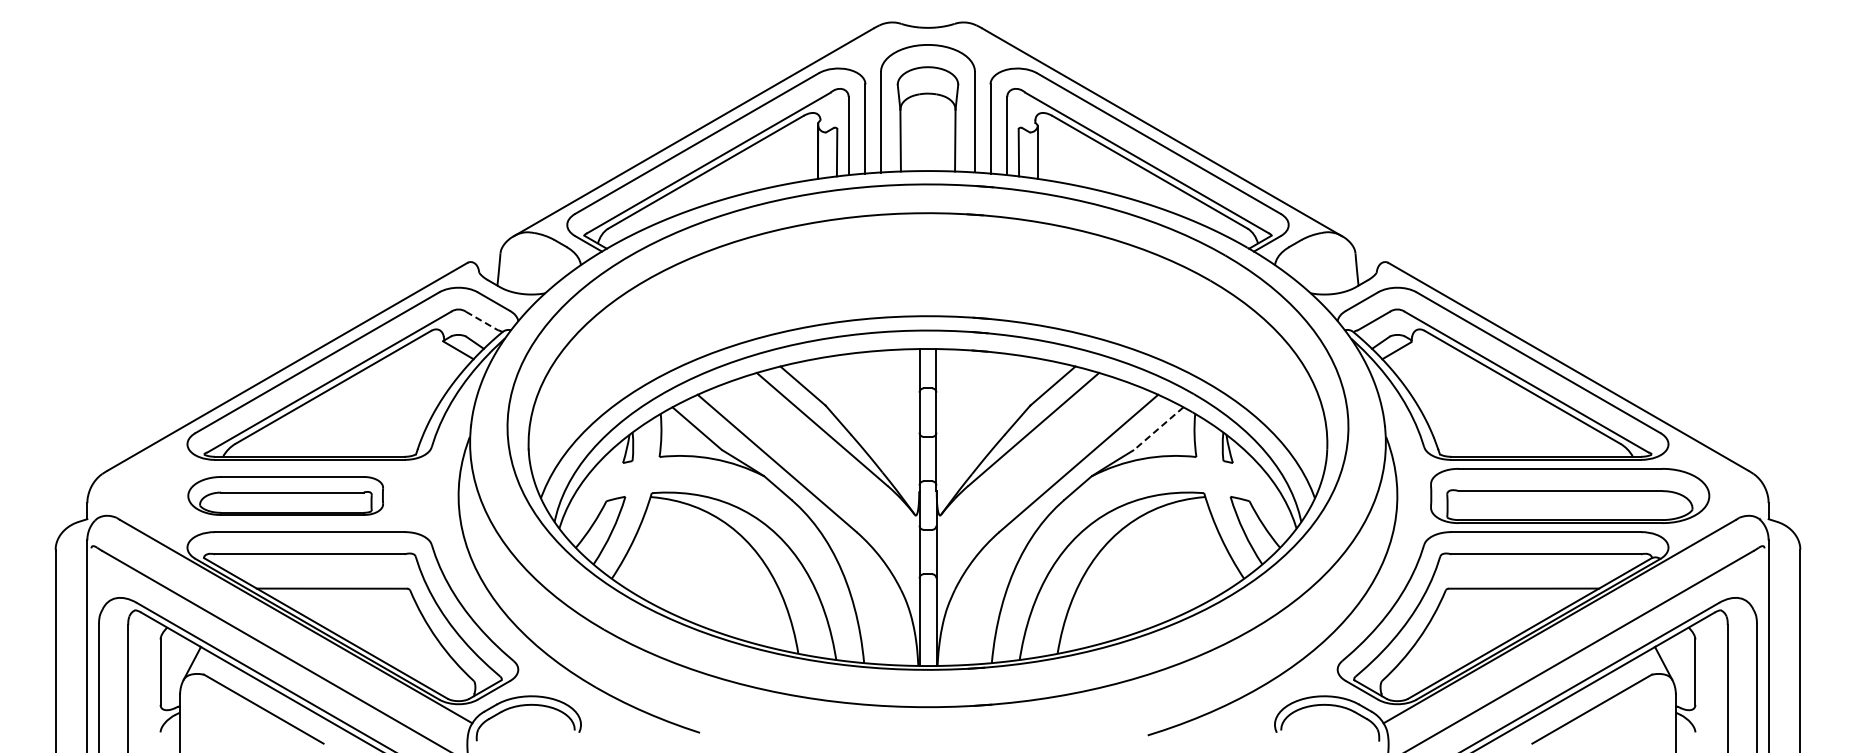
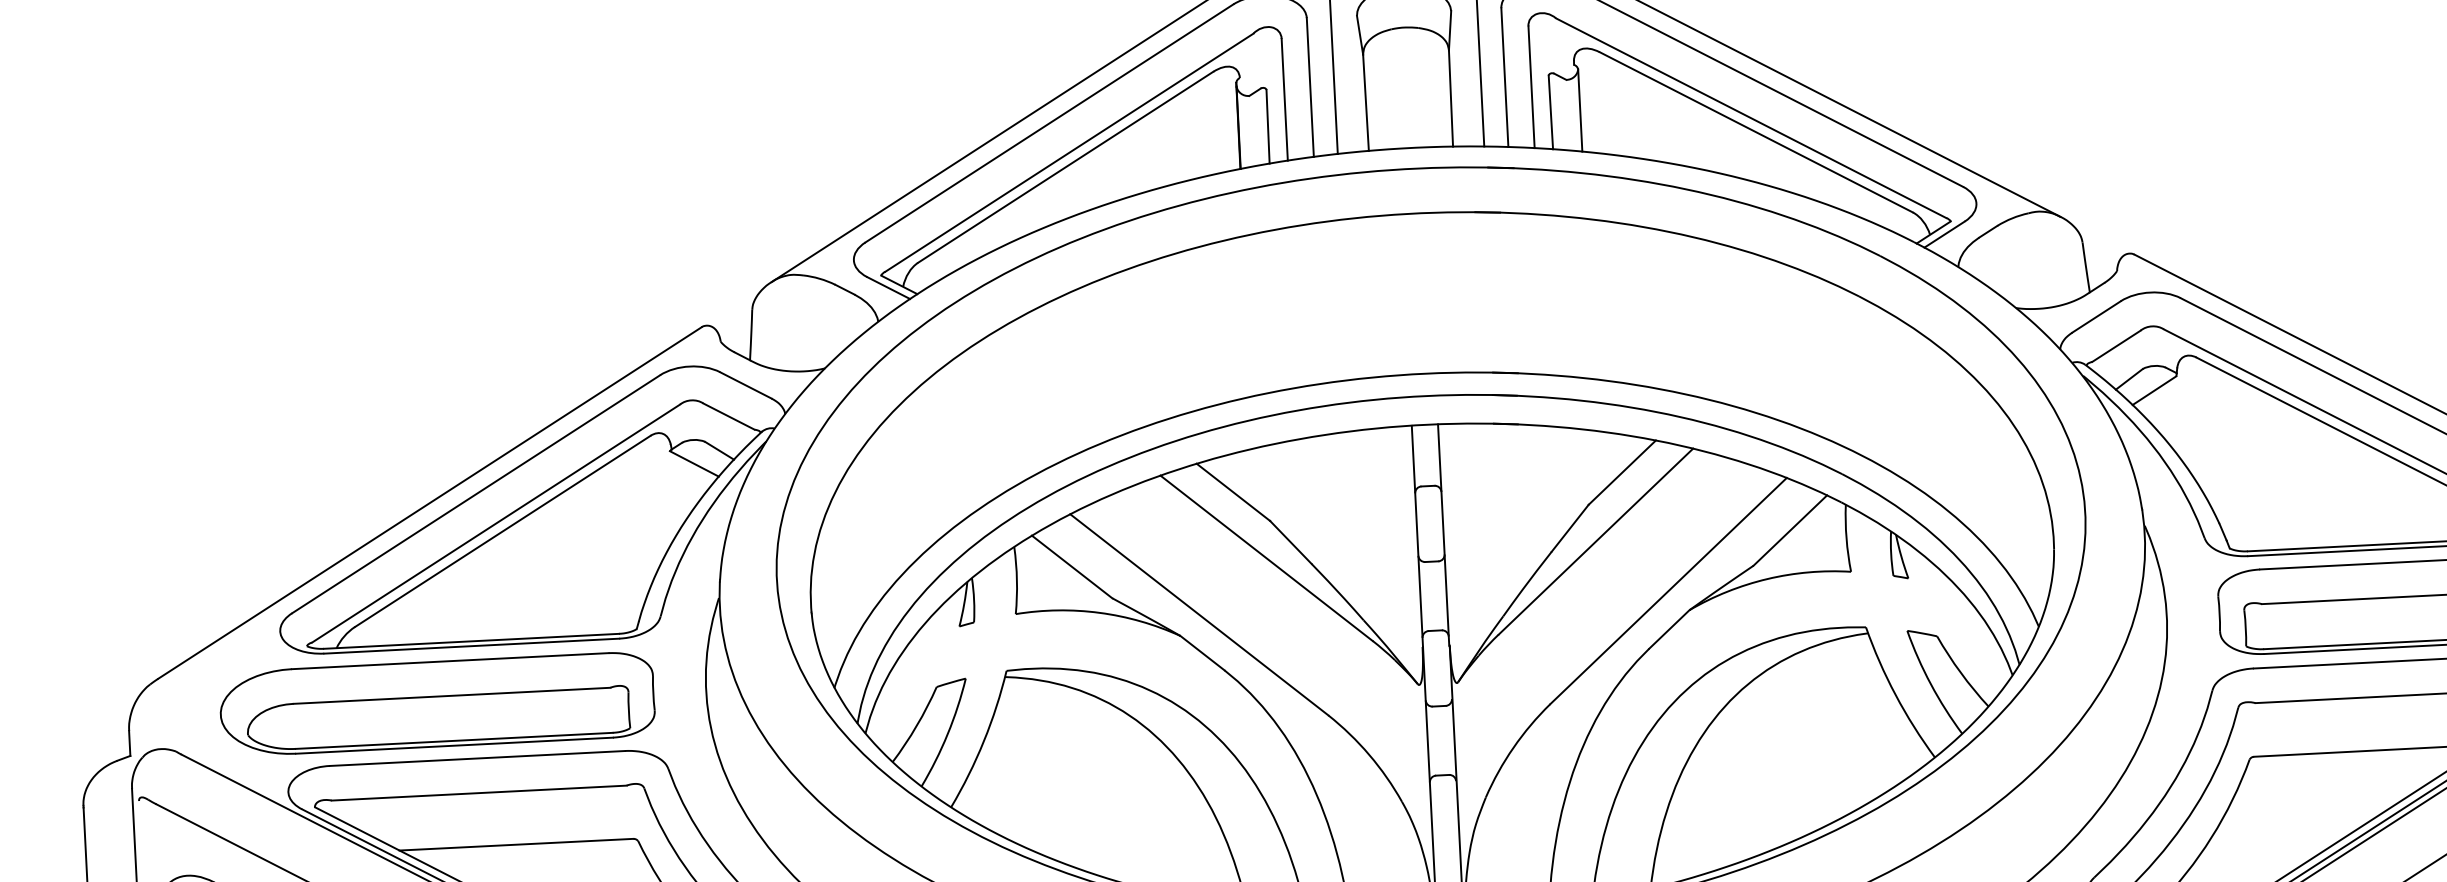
line: (482, 321) -> (729, 417), dashed -> solid
line: (1158, 428) -> (1789, 530), dashed -> solid
part: (285, 495) -> (436, 703), size x1.43

